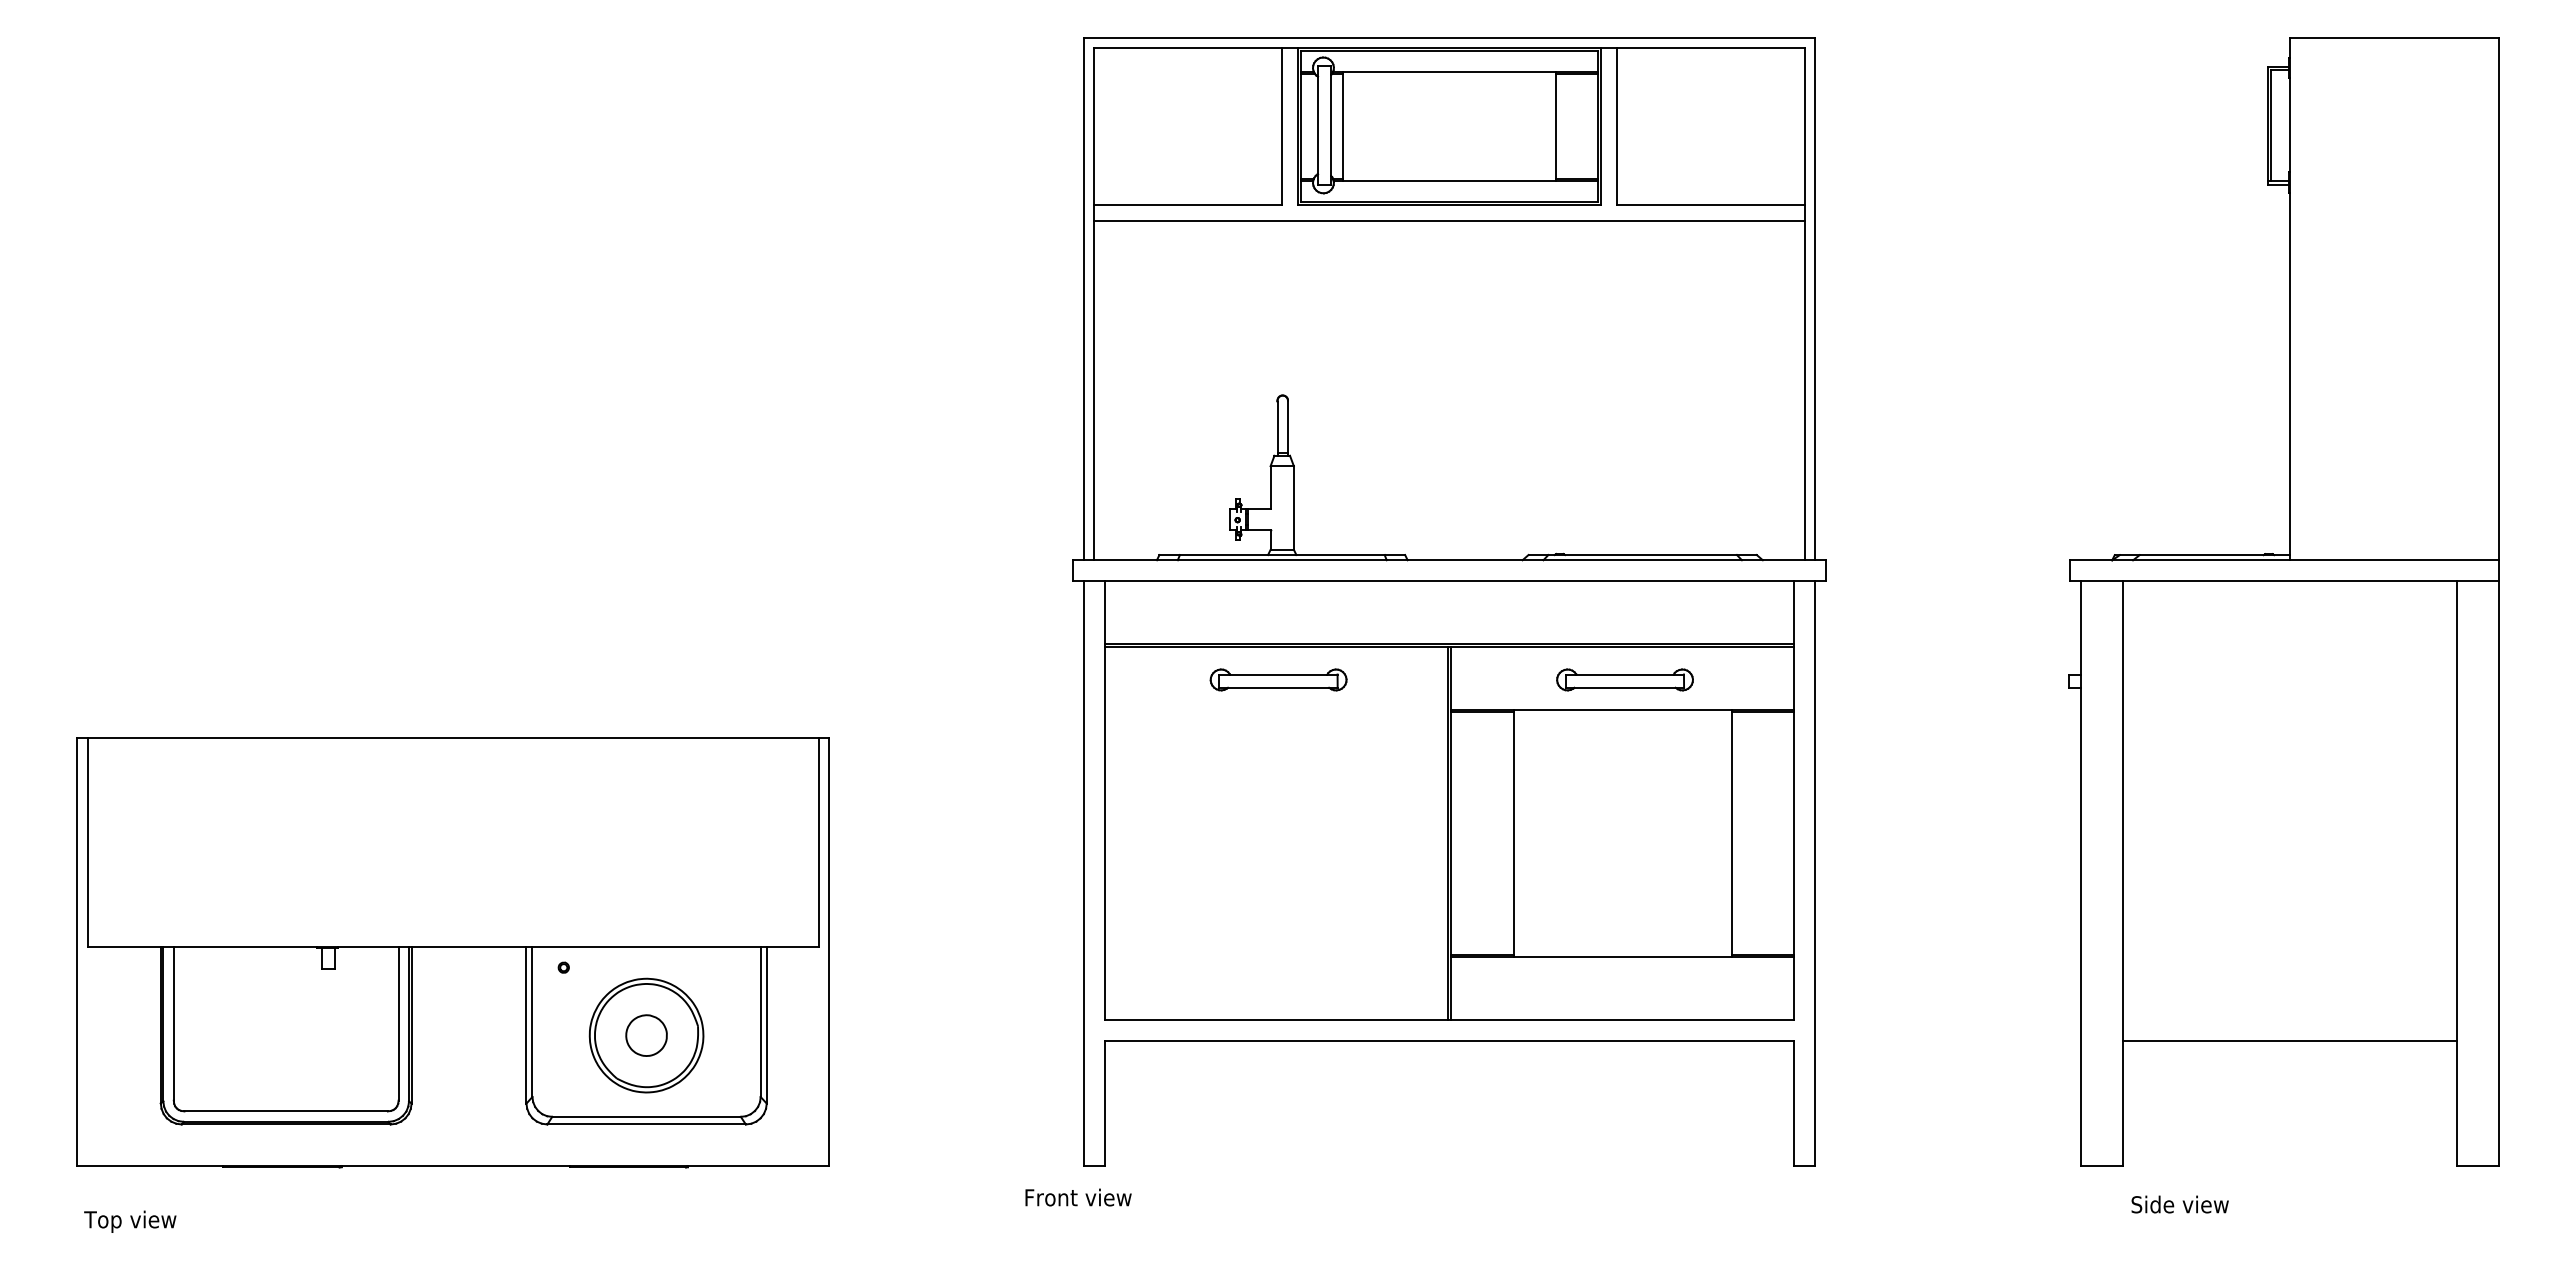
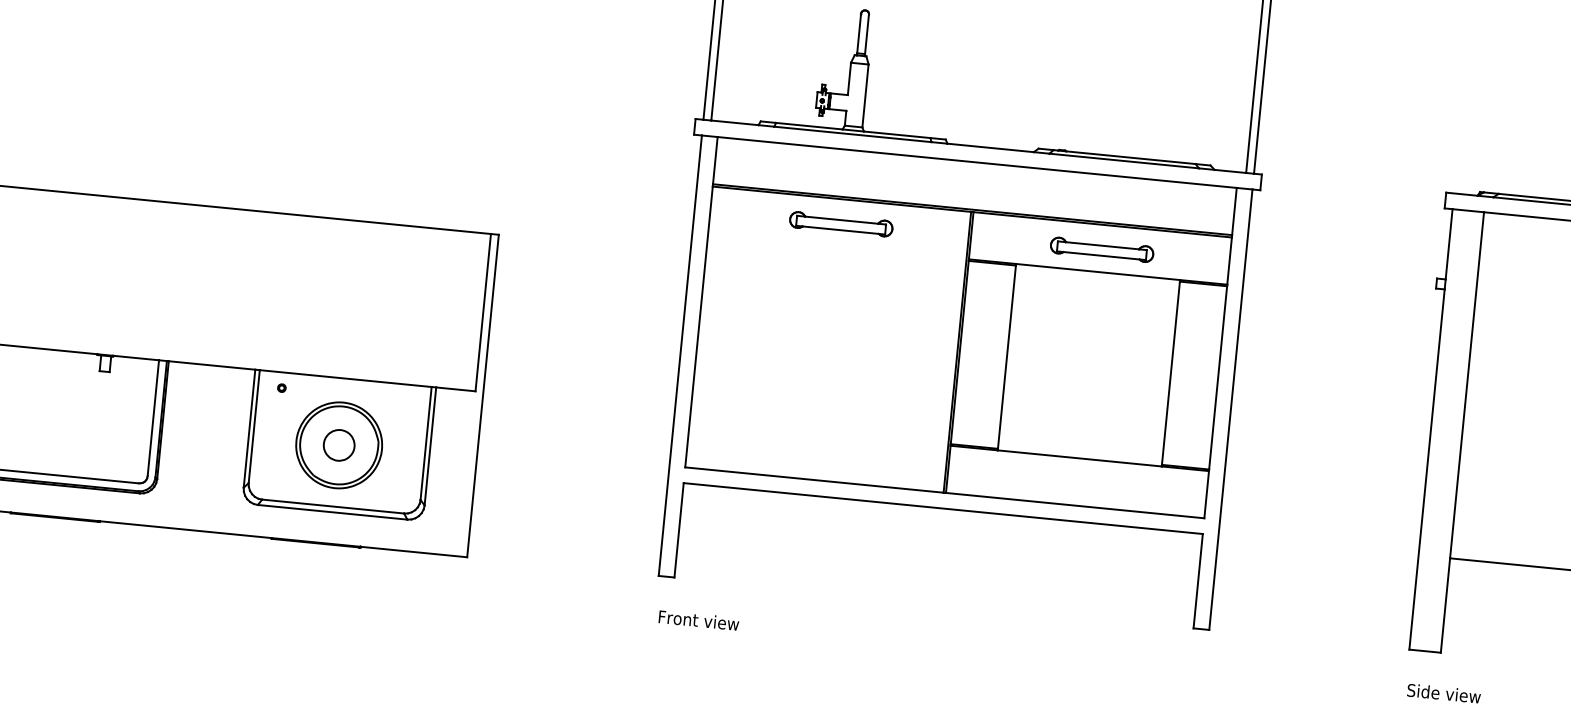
text: (1078, 1197) -> (698, 620), moved
text: (2179, 1204) -> (1443, 693), moved

